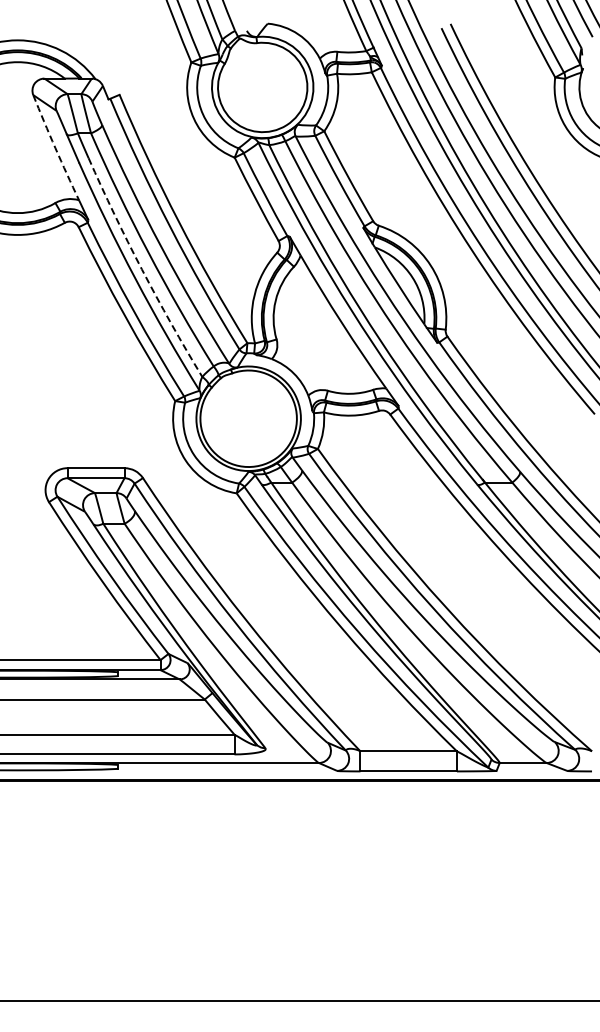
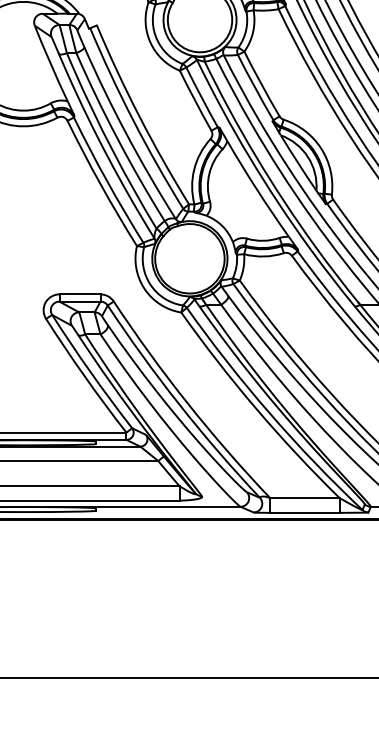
arc: (55, 148) -> (50, 64), dashed -> solid
arc: (141, 269) -> (112, 151), dashed -> solid

